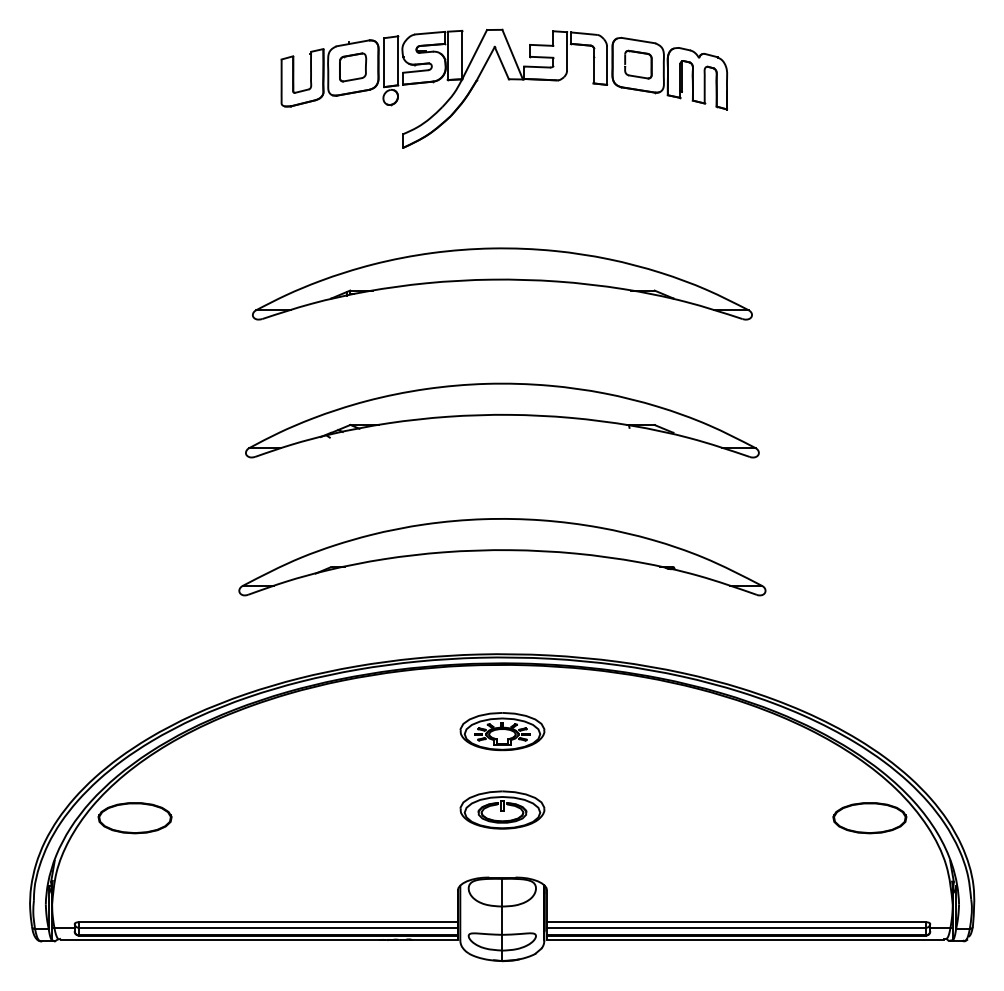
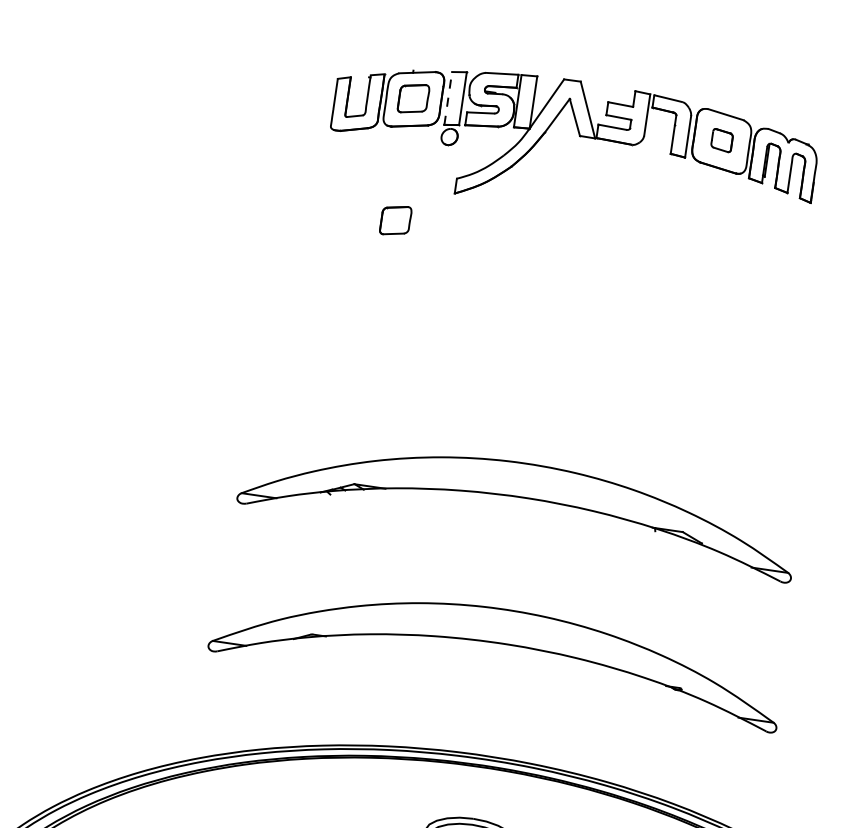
line: (384, 62) -> (448, 98), solid -> dashed
part: (638, 64) -> (722, 140), size x0.7
part: (353, 180) -> (396, 220), added
part: (502, 283) -> (540, 355), removed

